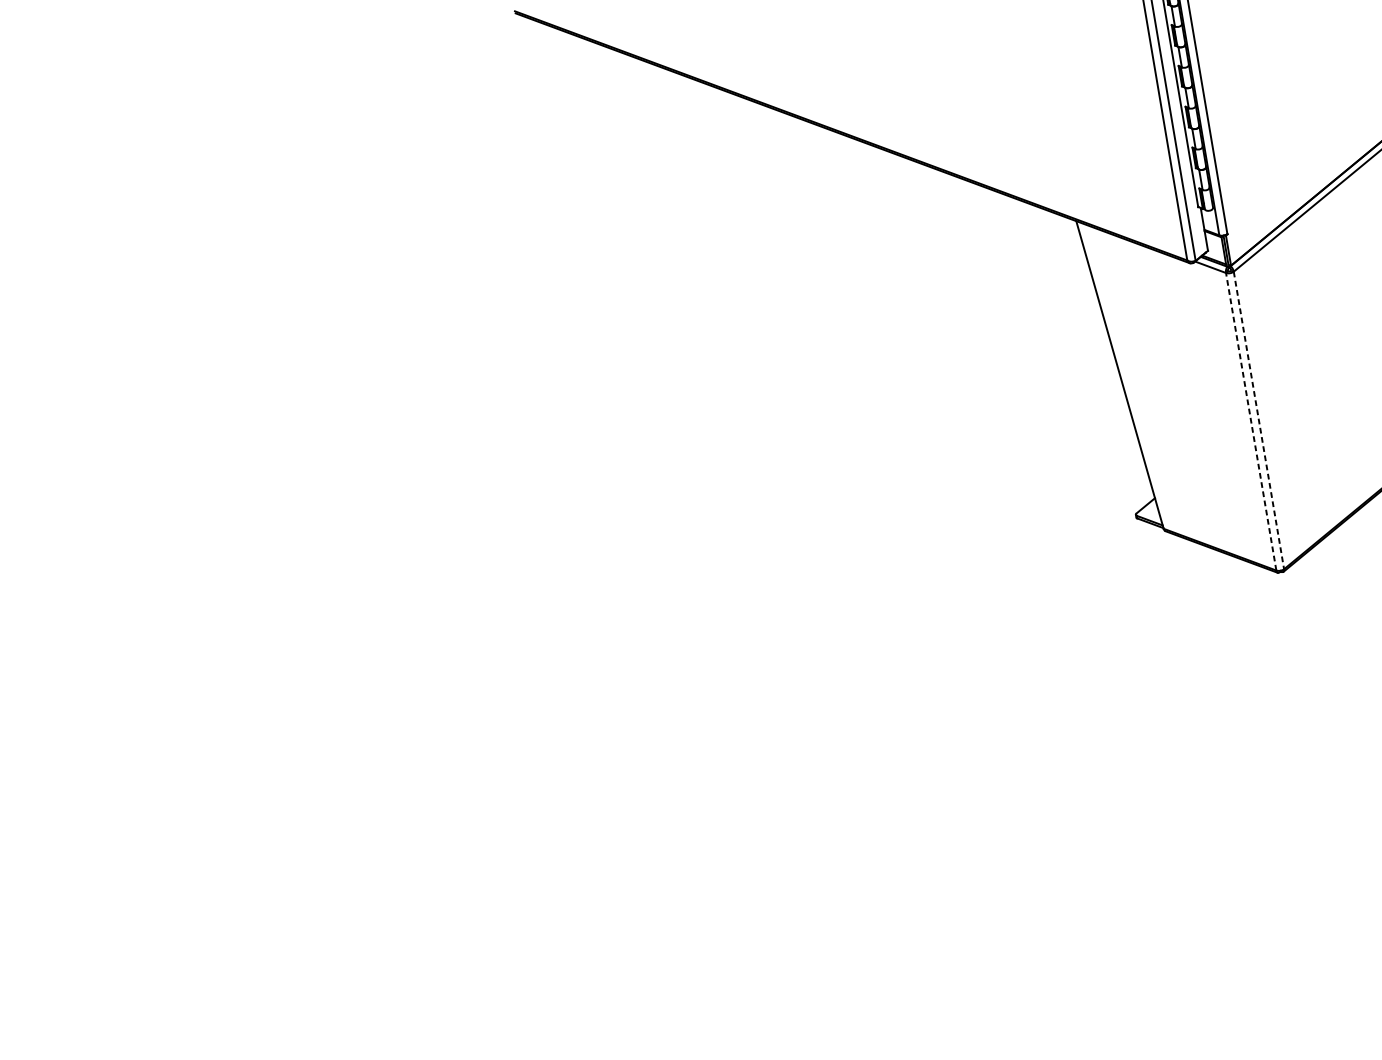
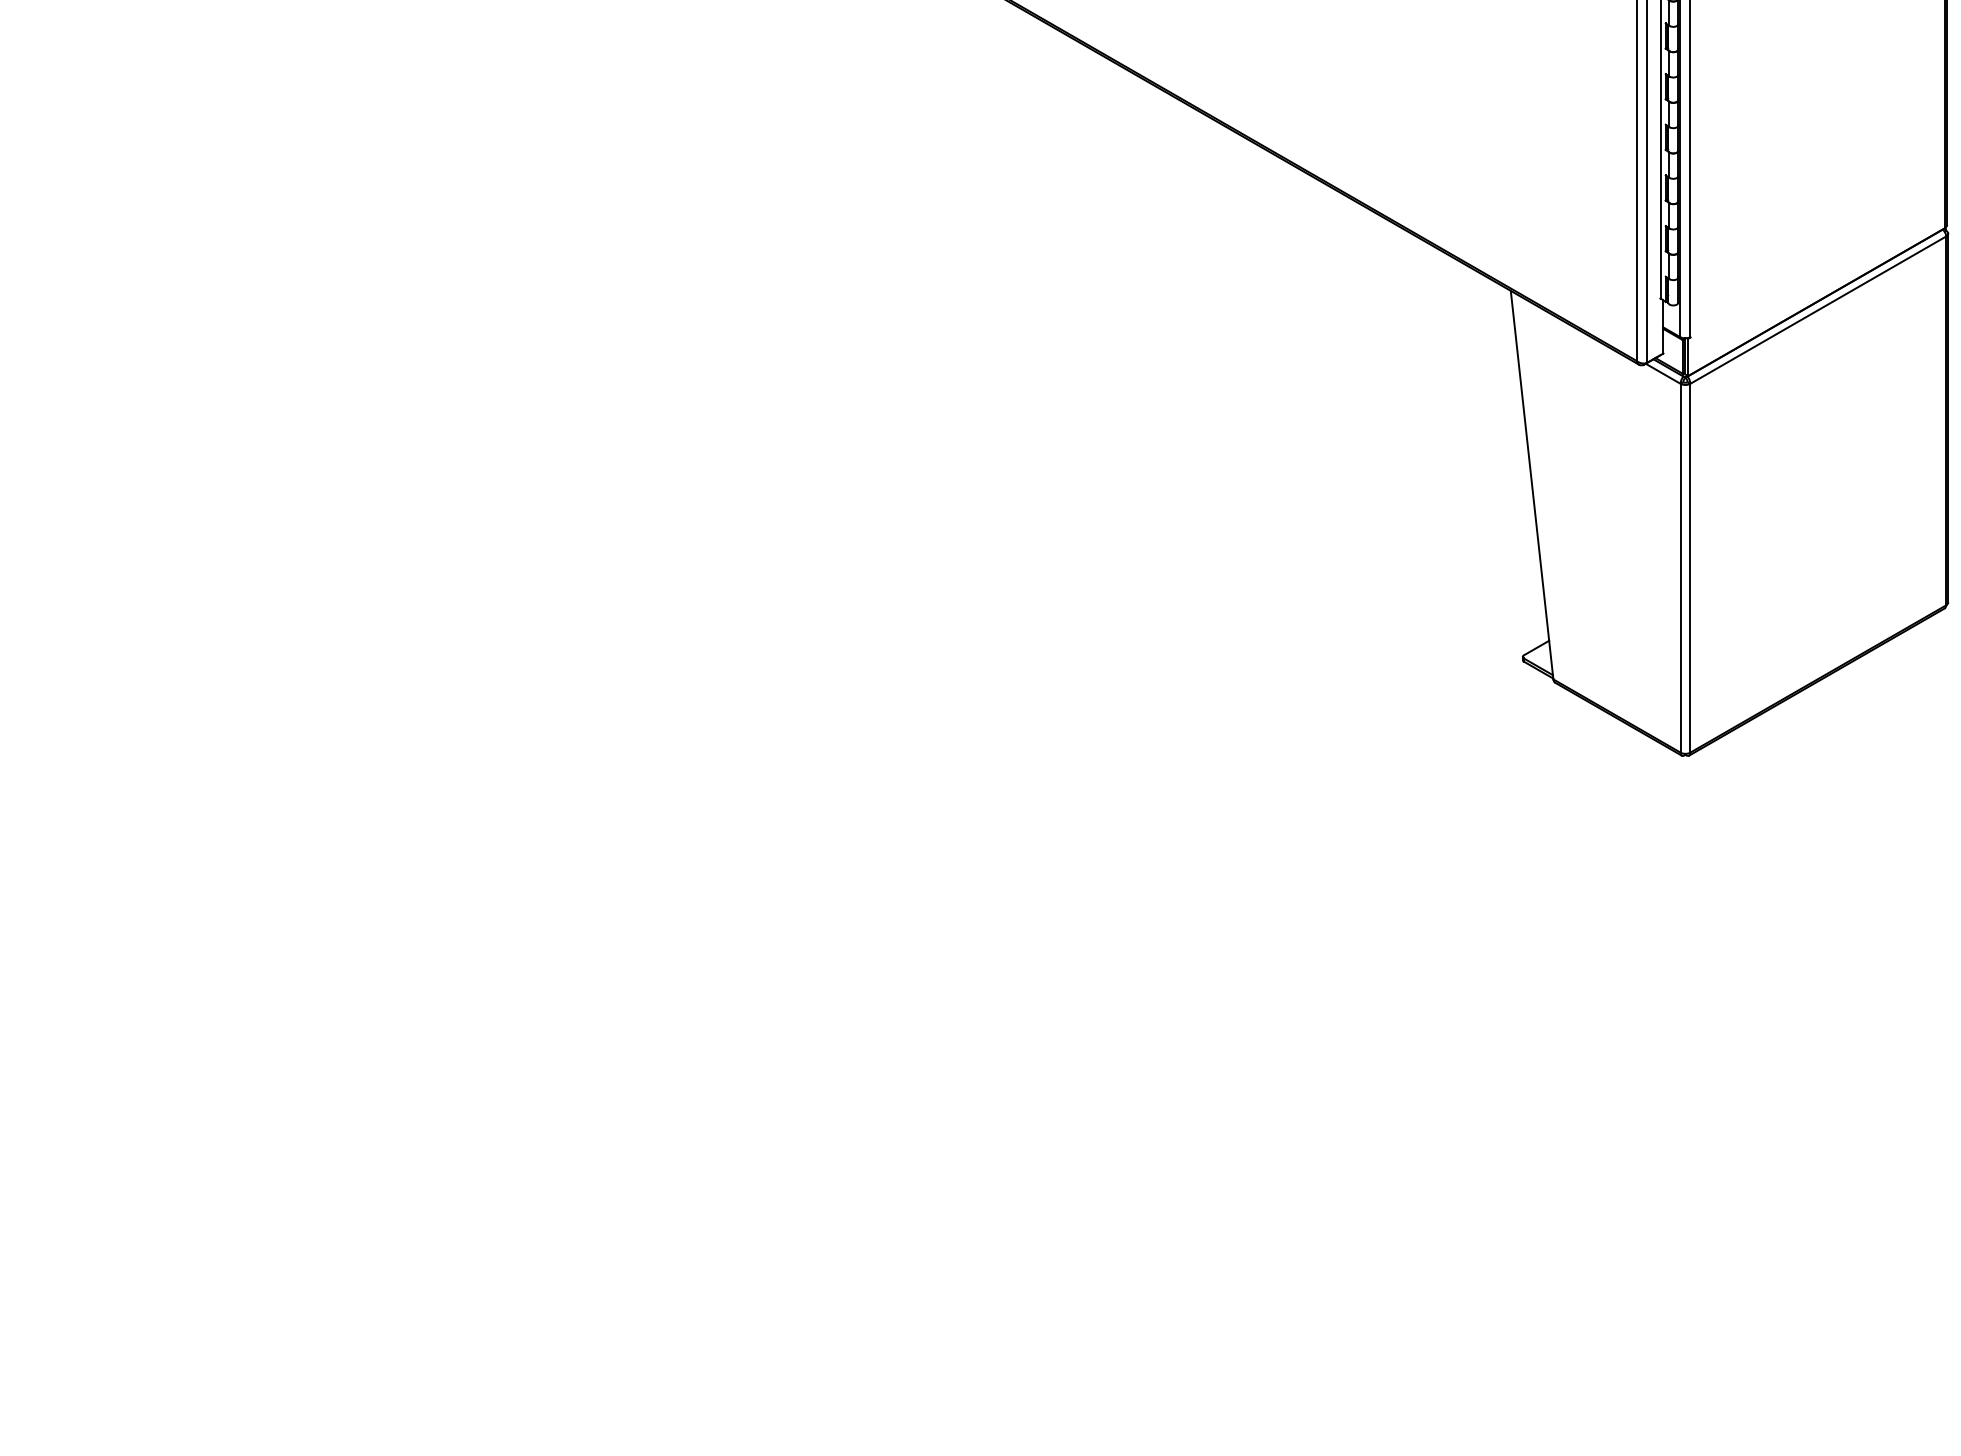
line: (1259, 420) -> (1690, 568), dashed -> solid
line: (1250, 421) -> (1680, 567), dashed -> solid

